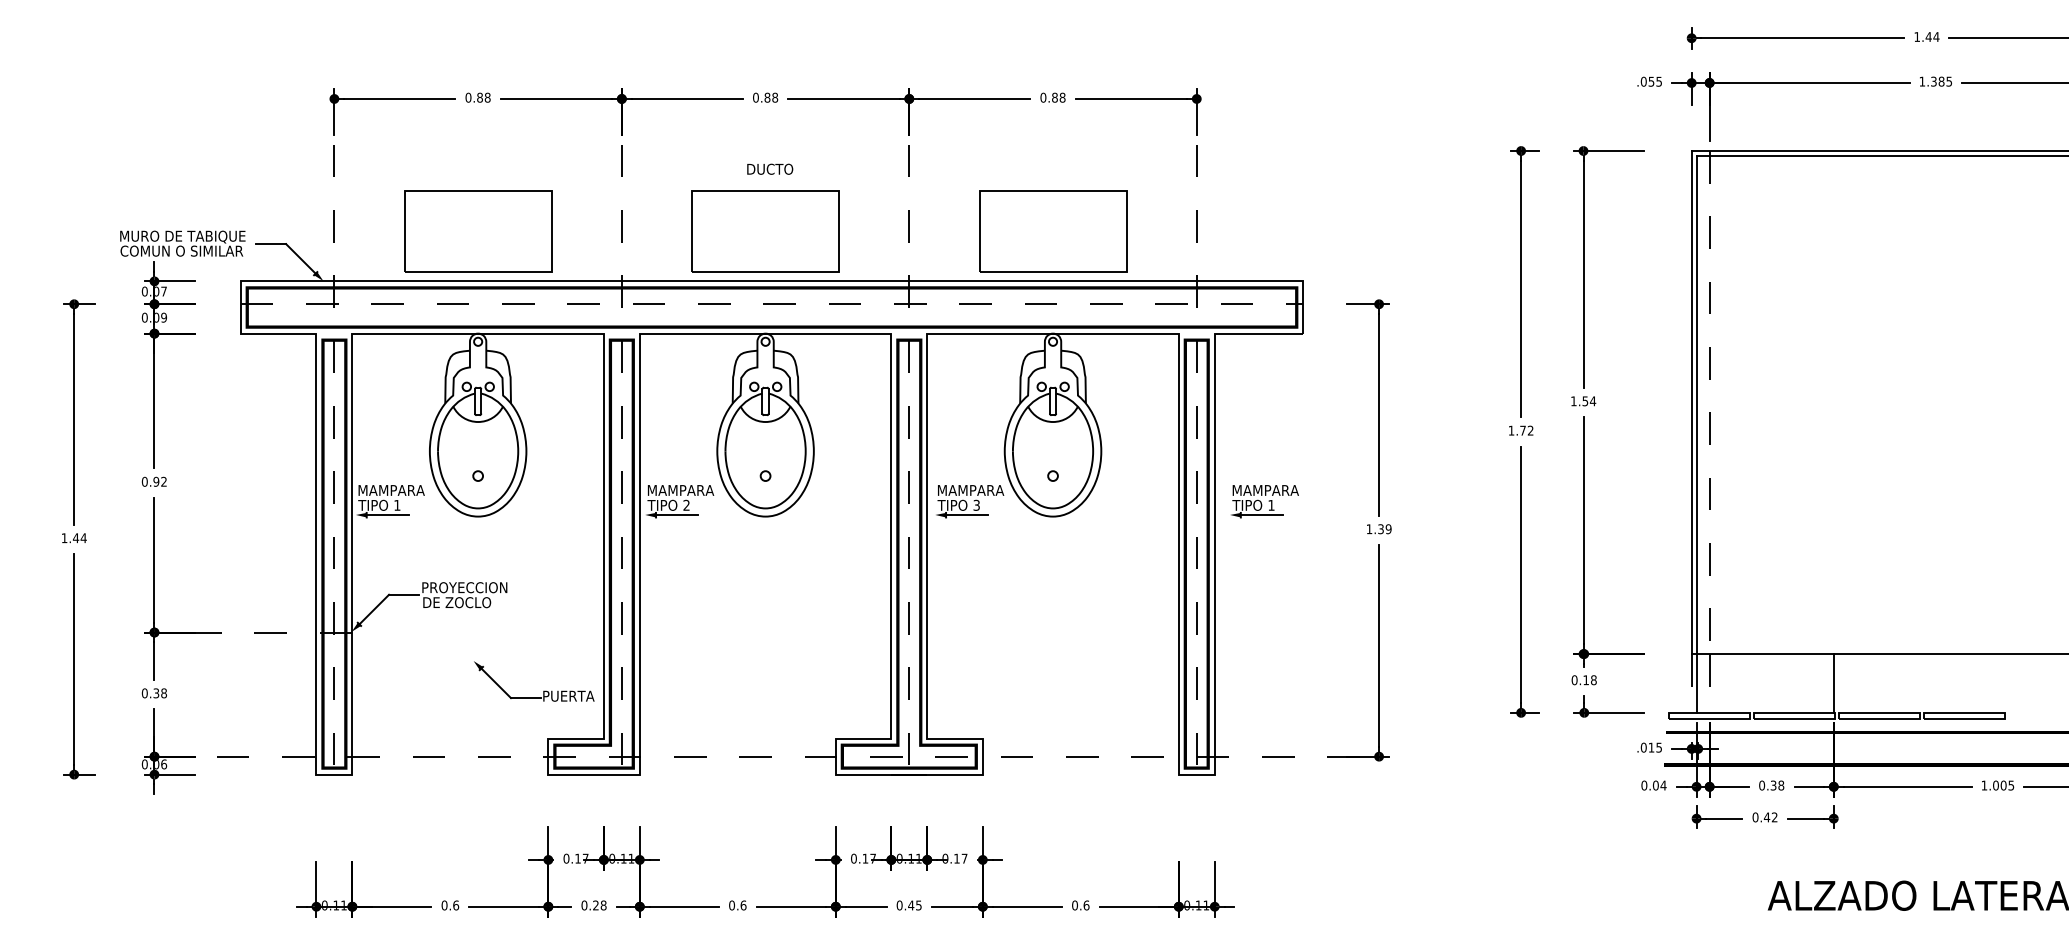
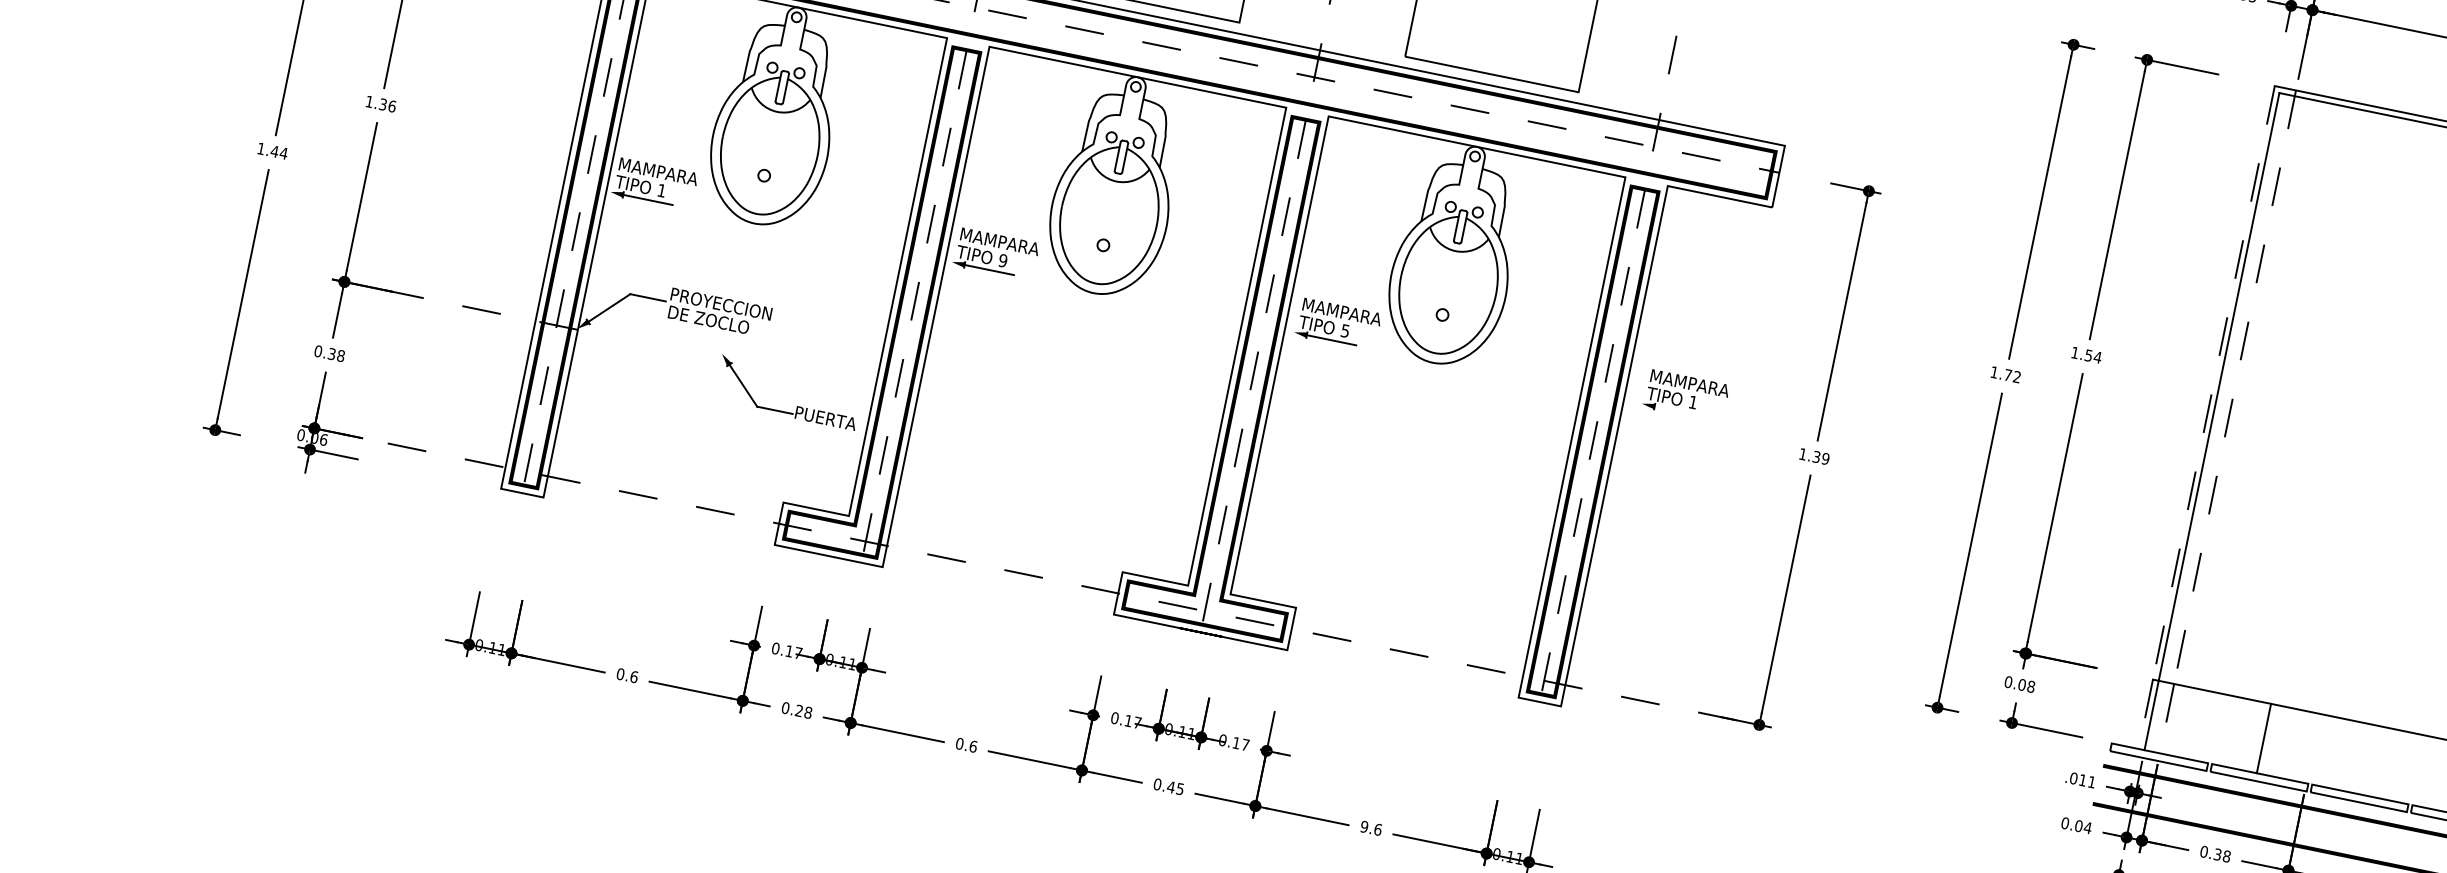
line: (1691, 402) -> (2213, 382), solid -> dashed
text: (154, 481) -> (381, 103), 0.92 -> 1.36
text: (976, 504) -> (1345, 329), 3 -> 5
text: (686, 505) -> (1002, 260), 2 -> 9
line: (1261, 515) -> (1678, 411), removed
text: (1586, 680) -> (2022, 685), 0.18 -> 0.08
line: (1833, 683) -> (2263, 738), moved
part: (543, 690) -> (797, 405), moved
text: (1658, 747) -> (2091, 781), .015 -> .011
text: (1074, 905) -> (1363, 826), 0.6 -> 9.6

